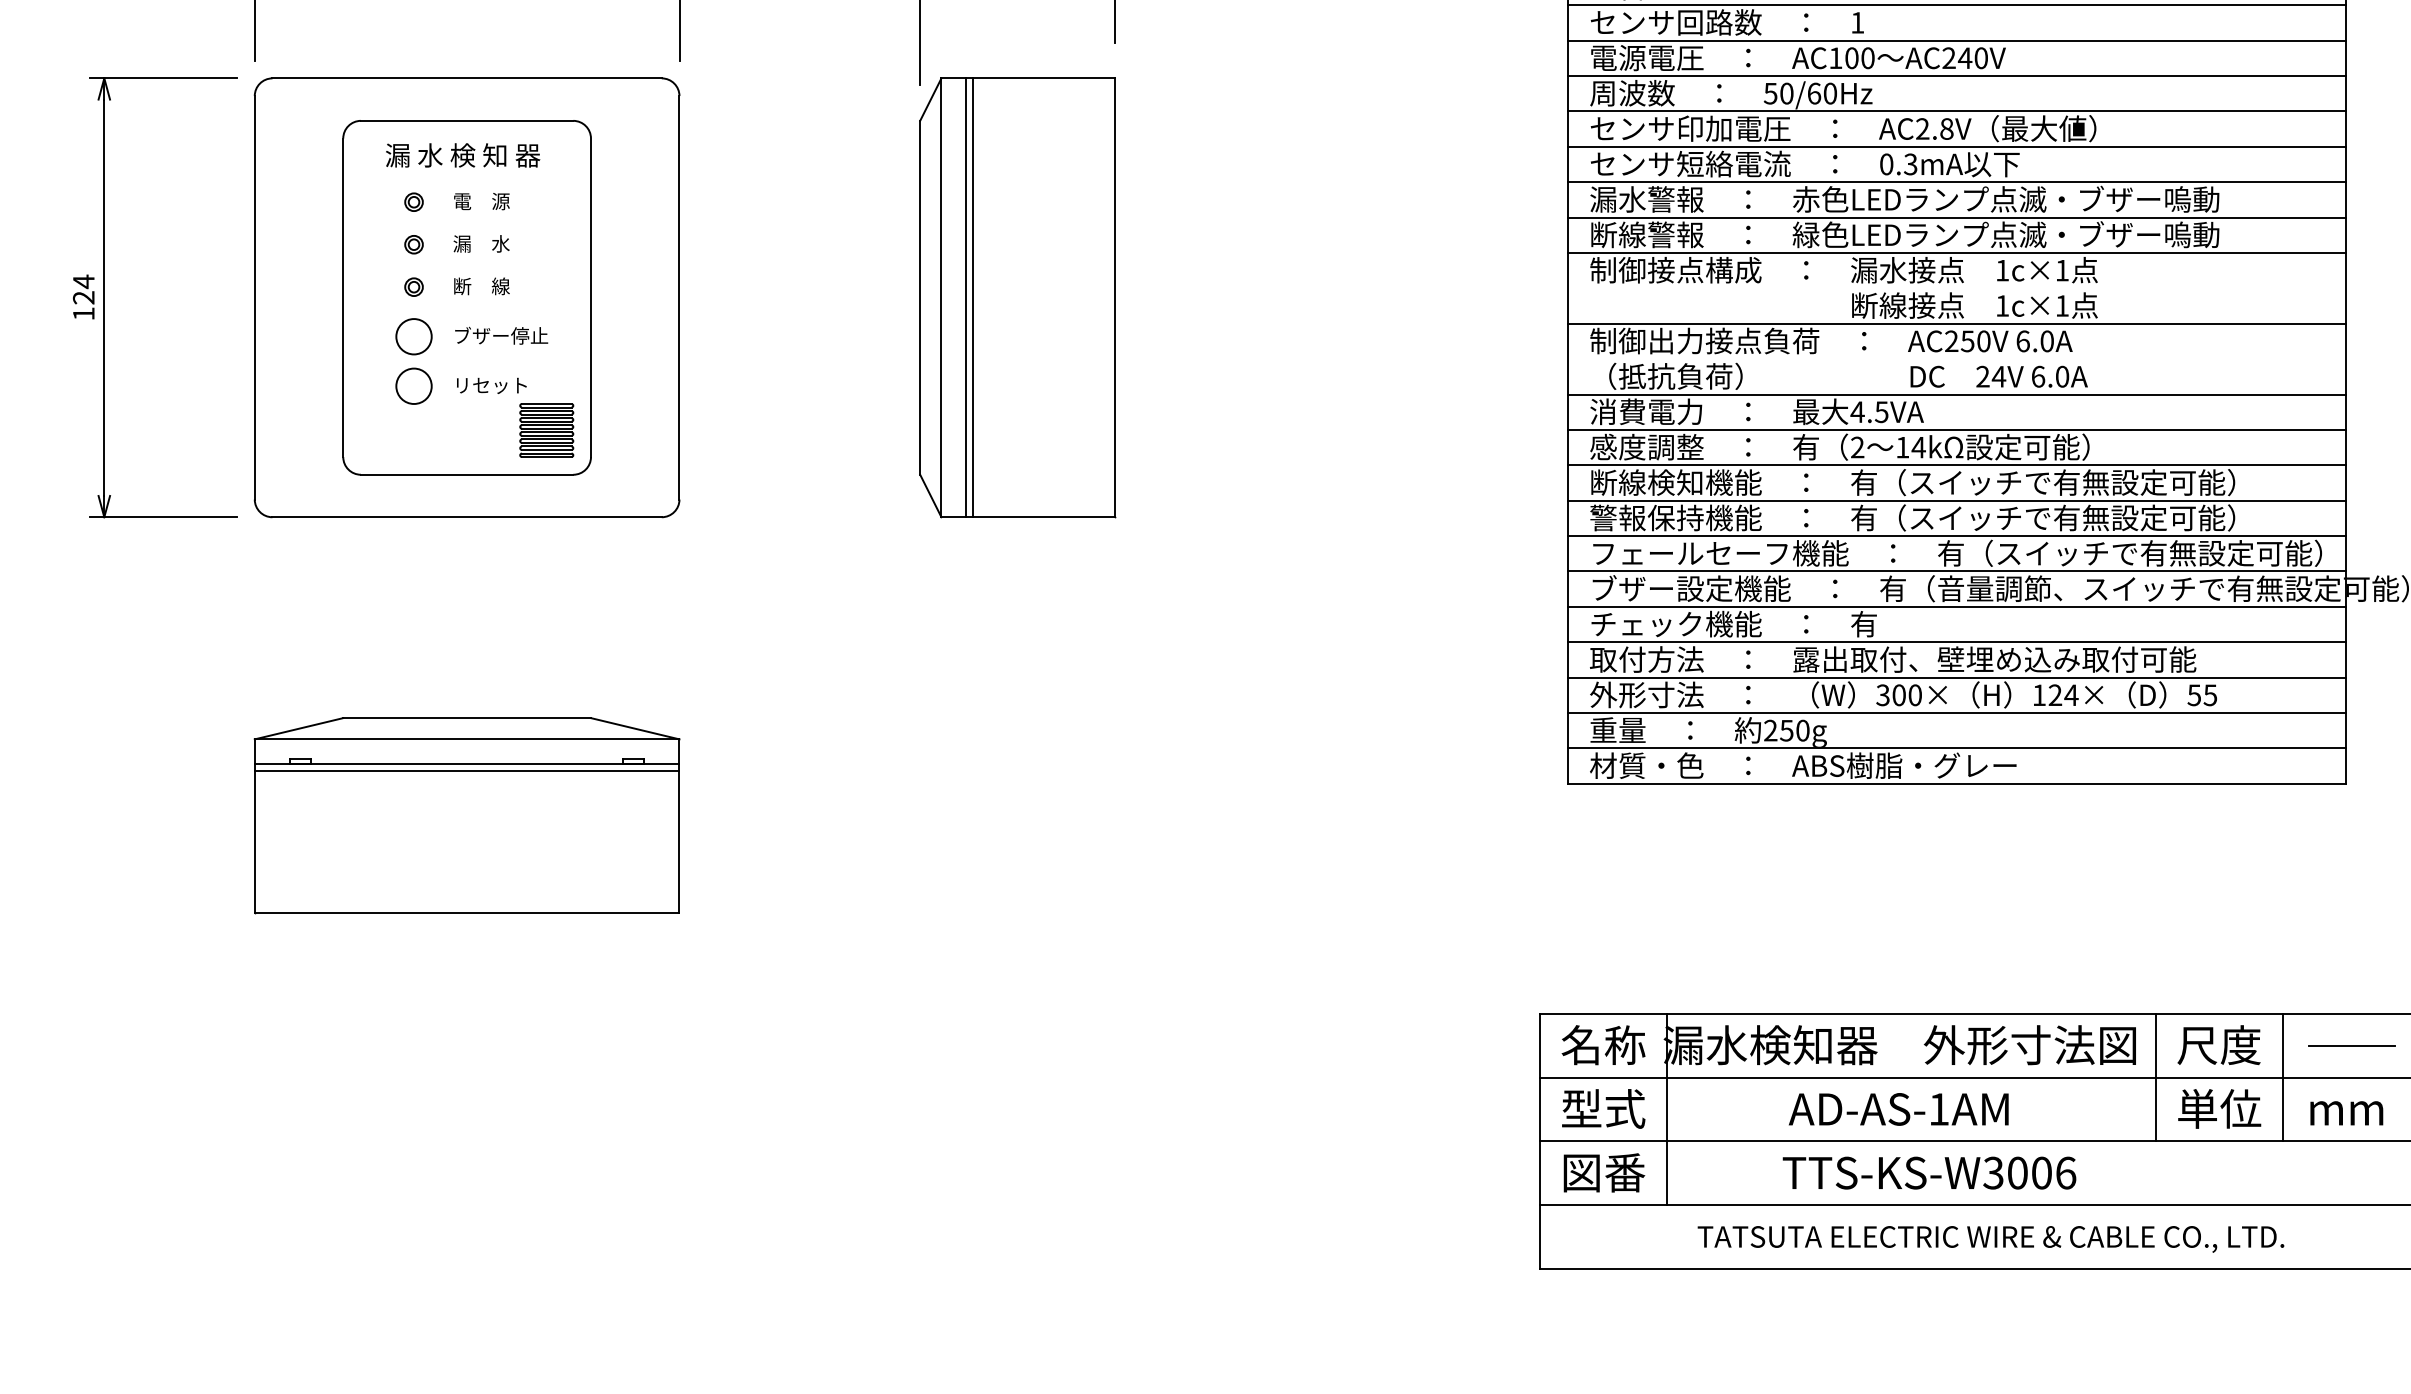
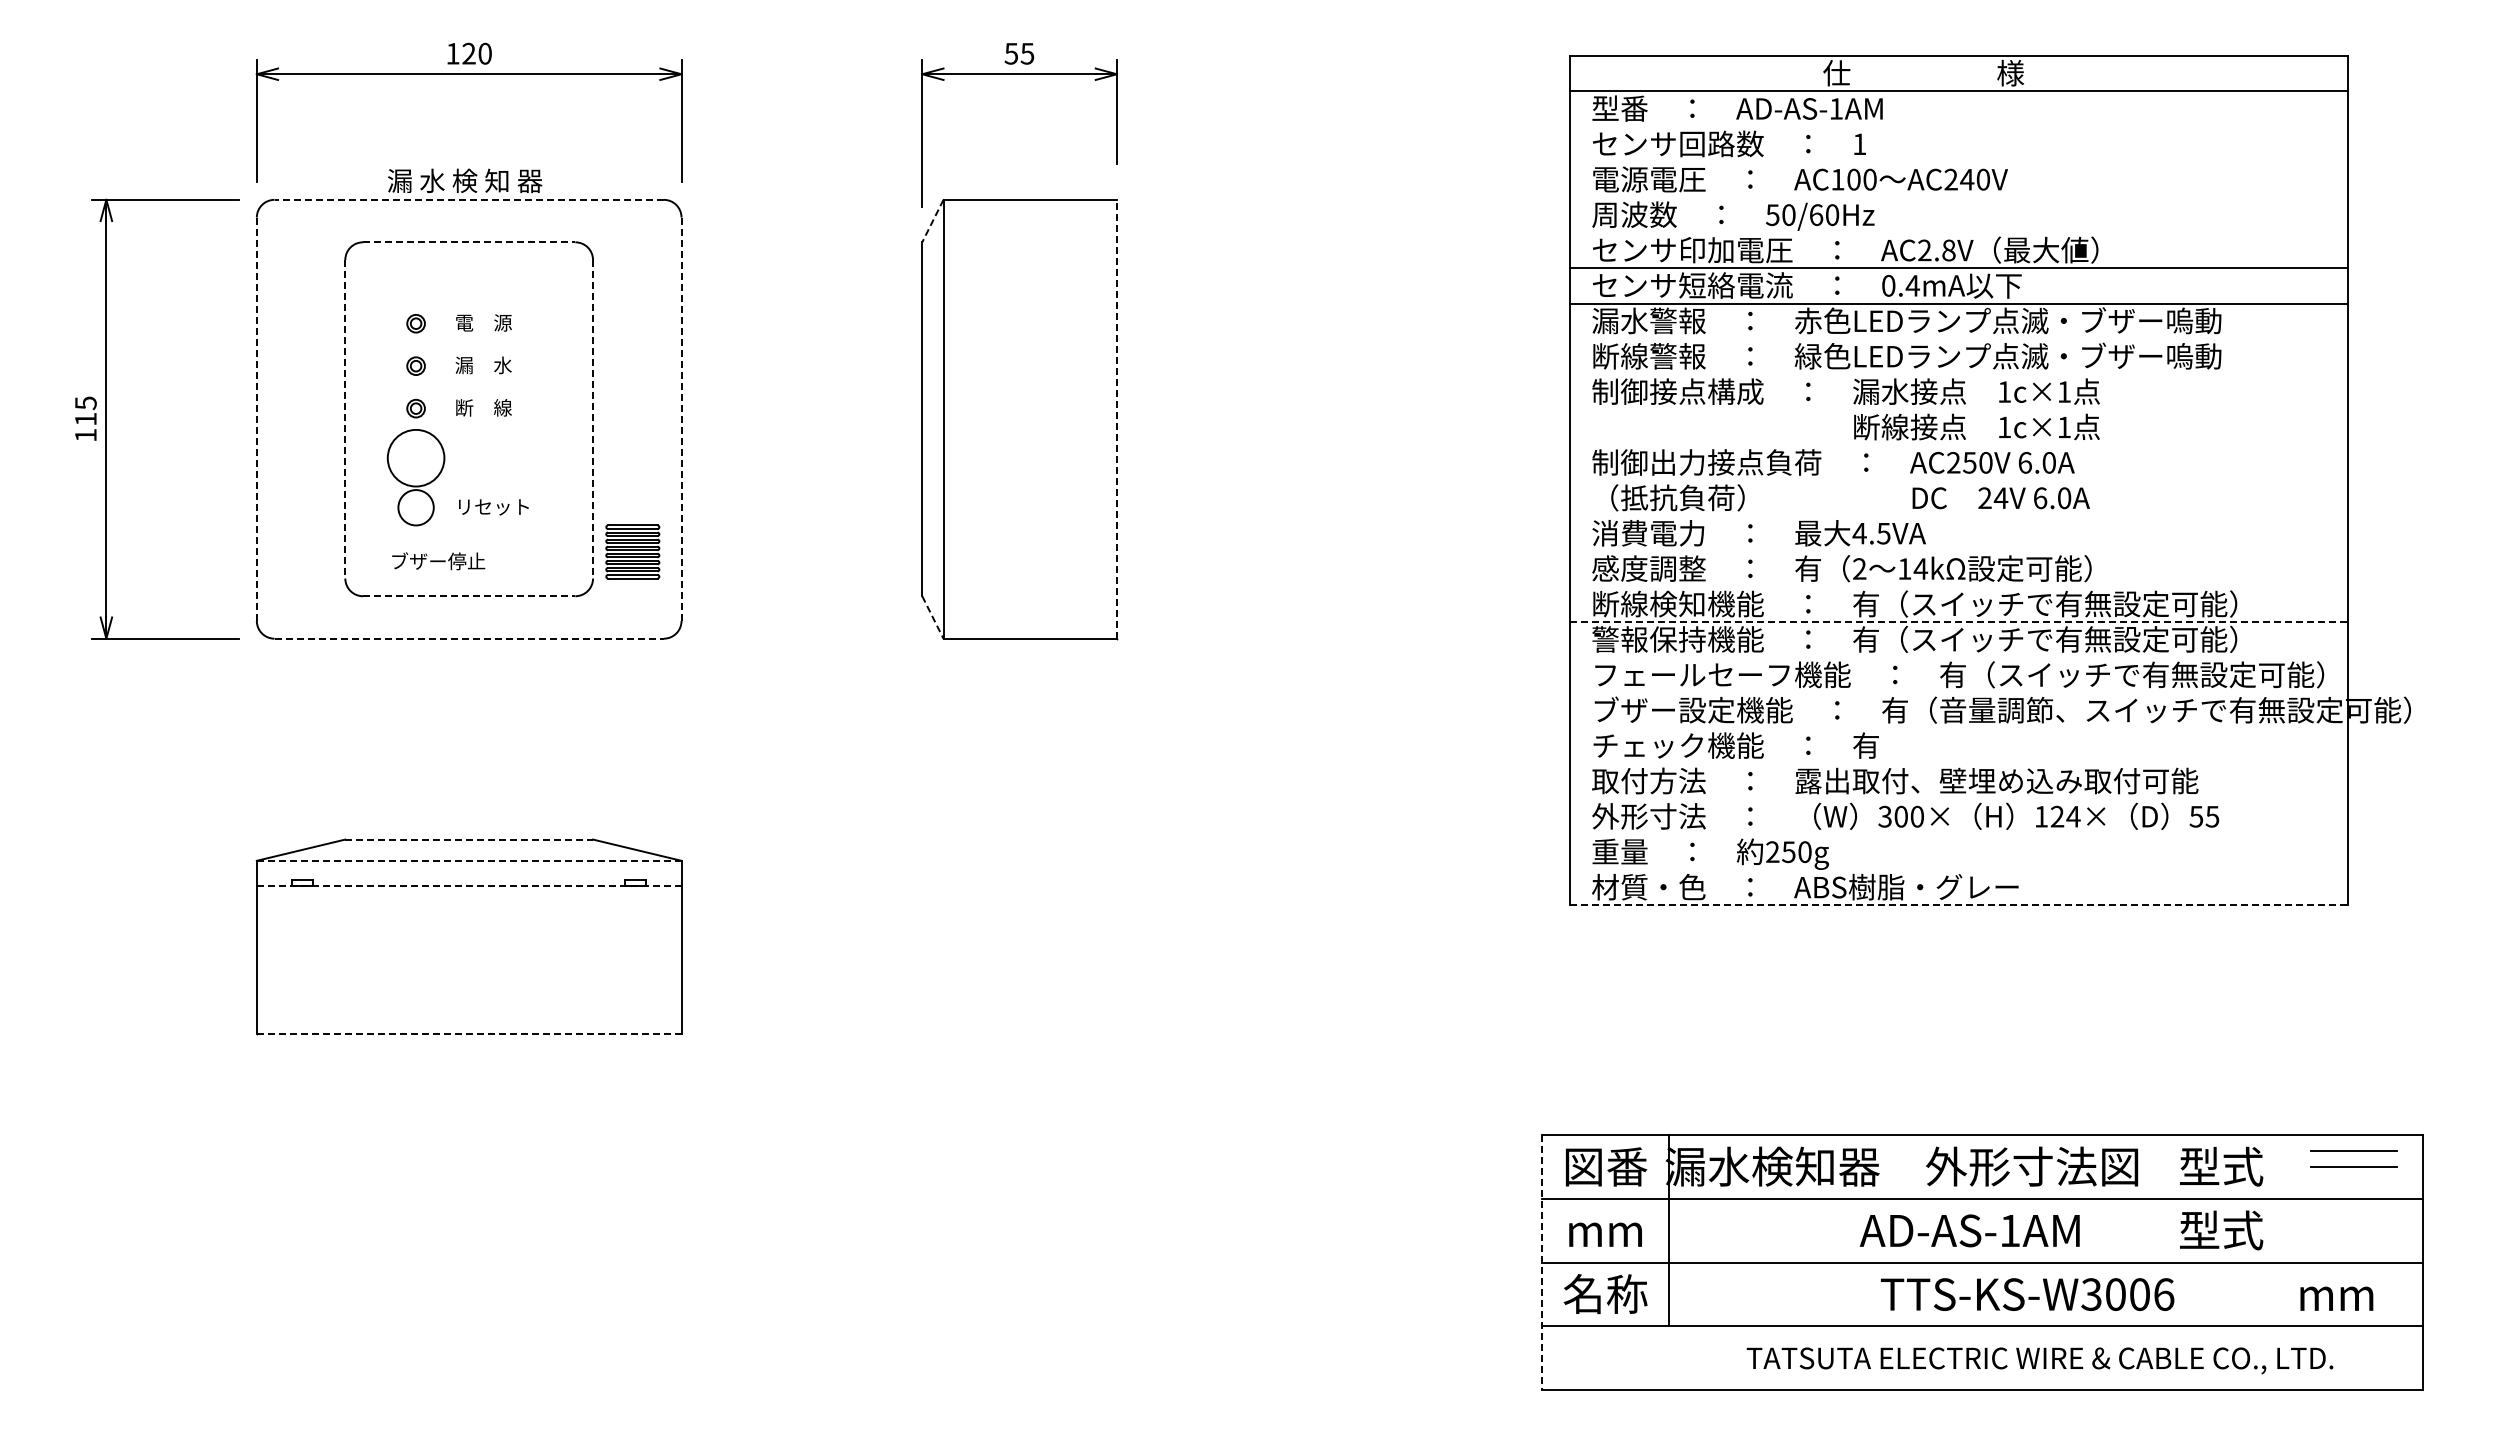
line: (1956, 5) -> (1958, 126), removed
line: (1956, 41) -> (1958, 162), removed
line: (1956, 76) -> (1958, 197), removed
line: (467, 78) -> (469, 199), solid -> dashed
line: (930, 100) -> (932, 221), solid -> dashed
line: (1956, 111) -> (1958, 232), removed
line: (467, 121) -> (469, 242), solid -> dashed
text: (463, 155) -> (465, 180), moved
text: (1910, 164) -> (1912, 285), 0.3mA -> 0.4mA
line: (1956, 218) -> (1958, 339), removed
line: (1956, 253) -> (1958, 374), removed
text: (83, 289) -> (85, 410), 124 -> 115
line: (966, 297) -> (968, 418), removed
line: (973, 297) -> (975, 418), removed
line: (1114, 297) -> (1116, 418), solid -> dashed
line: (254, 298) -> (256, 419), solid -> dashed
line: (343, 298) -> (345, 419), solid -> dashed
line: (591, 298) -> (593, 419), solid -> dashed
line: (679, 298) -> (681, 419), solid -> dashed
line: (1956, 324) -> (1958, 445), removed
circle: (413, 336) -> (415, 457), size x1.6
text: (501, 336) -> (438, 561), moved
line: (1956, 394) -> (1958, 515), removed
part: (546, 430) -> (632, 551), moved
line: (1956, 430) -> (1958, 551), removed
line: (1956, 465) -> (1958, 586), removed
line: (467, 475) -> (469, 596), solid -> dashed
line: (930, 496) -> (932, 617), solid -> dashed
line: (1957, 501) -> (1959, 622), solid -> dashed
line: (467, 517) -> (469, 638), solid -> dashed
line: (1956, 536) -> (1958, 657), removed
line: (1956, 571) -> (1958, 692), removed
line: (1956, 607) -> (1958, 728), removed
line: (1956, 642) -> (1958, 763), removed
line: (1956, 678) -> (1958, 799), removed
line: (1956, 713) -> (1958, 834), removed
line: (467, 718) -> (469, 839), solid -> dashed
line: (467, 739) -> (469, 860), solid -> dashed
line: (1956, 748) -> (1958, 869), removed
line: (467, 764) -> (469, 885), solid -> dashed
line: (466, 771) -> (468, 892), removed
line: (1957, 784) -> (1959, 905), solid -> dashed
line: (467, 913) -> (469, 1034), solid -> dashed
line: (2351, 1029) -> (2353, 1150), added
text: (1603, 1045) -> (1605, 1166), 名称 -> 図番
text: (2219, 1045) -> (2221, 1166), 尺度 -> 型式
line: (2155, 1077) -> (2157, 1198), removed
line: (2283, 1077) -> (2285, 1198), removed
text: (1603, 1109) -> (1605, 1230), 型式 -> mm
text: (1898, 1109) -> (1969, 1230), moved
text: (2219, 1109) -> (2221, 1230), 単位 -> 型式
text: (2346, 1113) -> (2336, 1298), moved
line: (1539, 1142) -> (1541, 1263), solid -> dashed
text: (1603, 1173) -> (1605, 1294), 図番 -> 名称
text: (1929, 1173) -> (2027, 1294), moved
text: (1990, 1239) -> (2039, 1360), moved

